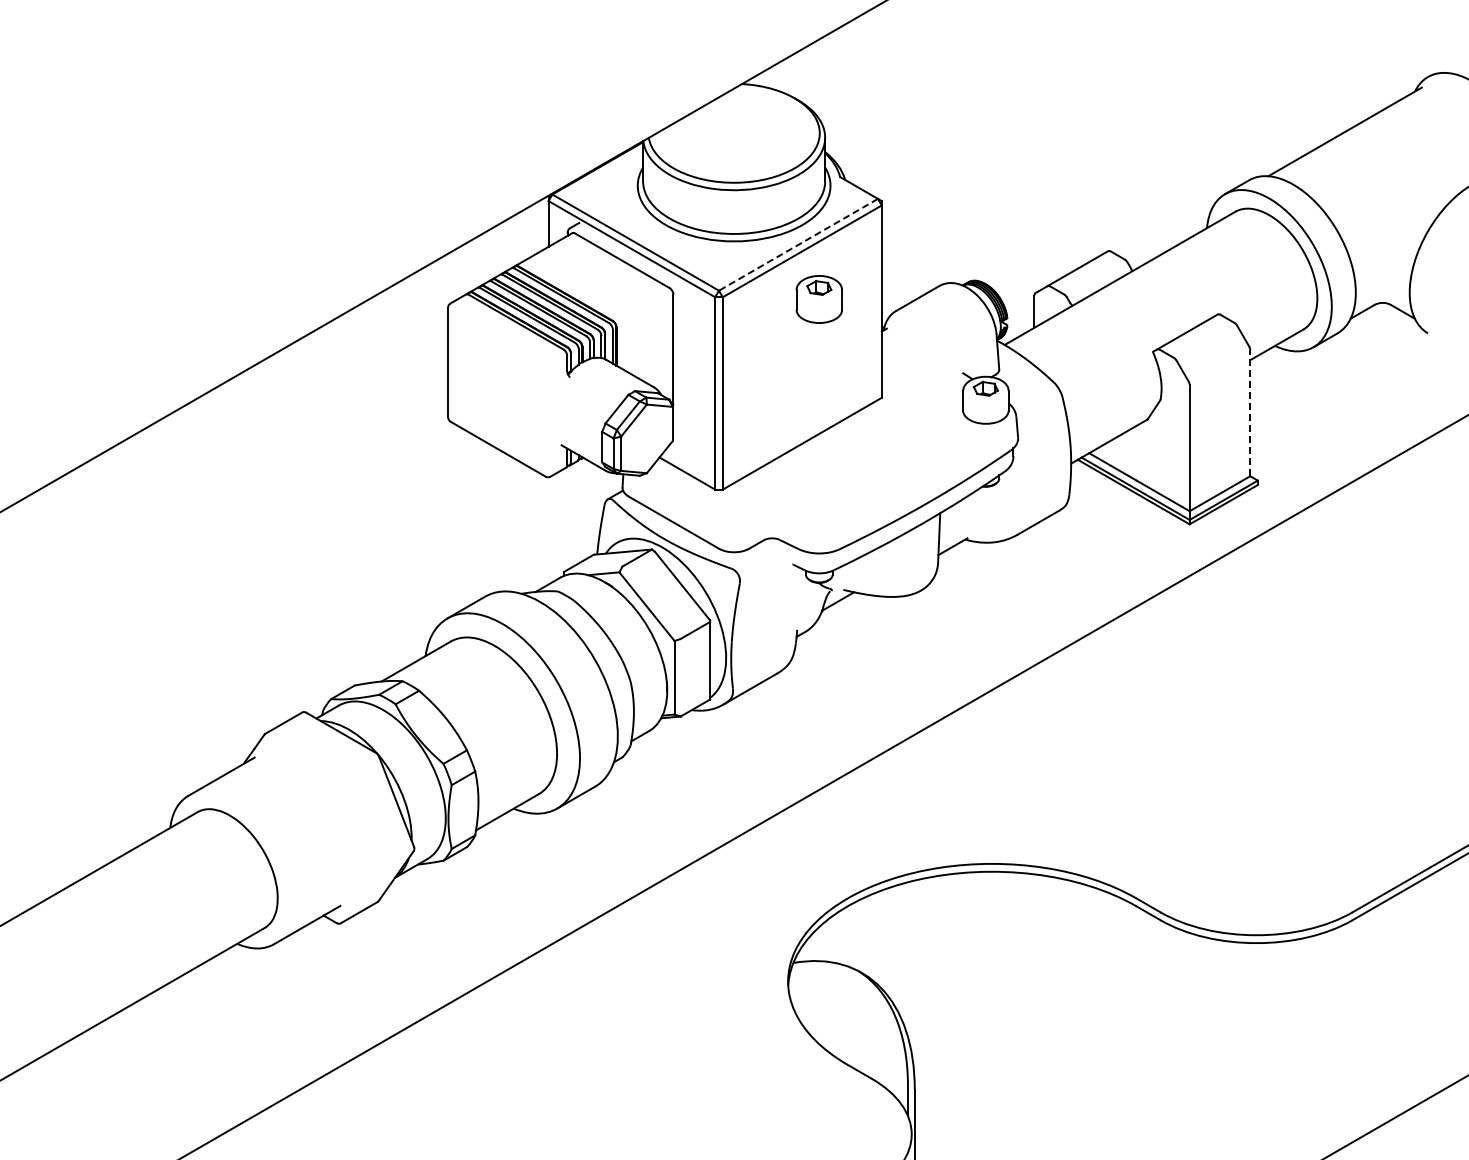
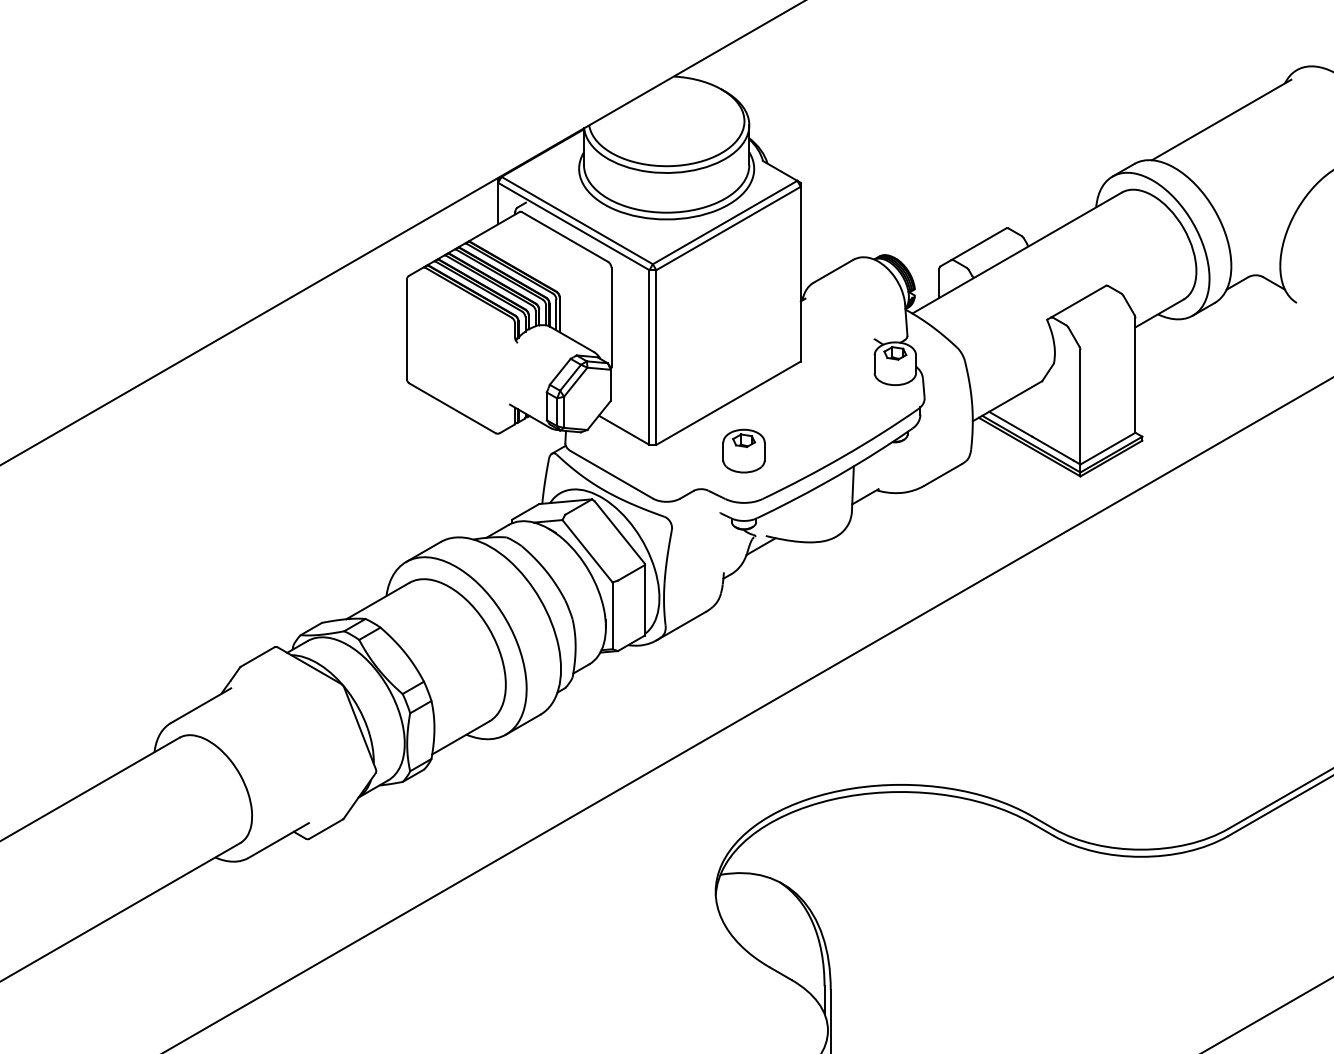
line: (798, 244) -> (725, 222), dashed -> solid
part: (818, 299) -> (743, 451), moved
line: (1250, 412) -> (1135, 374), dashed -> solid

